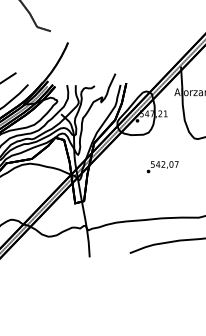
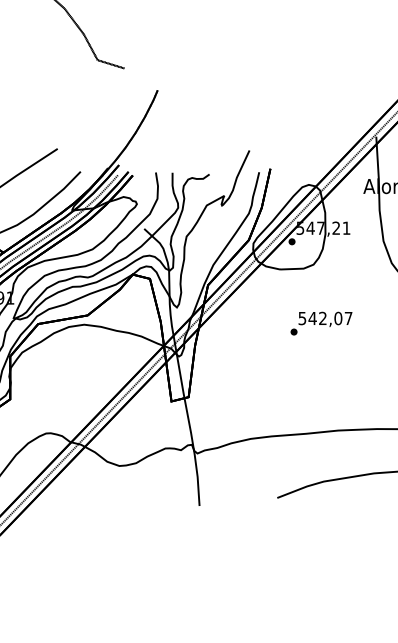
text: (162, 167) -> (321, 324), moved

